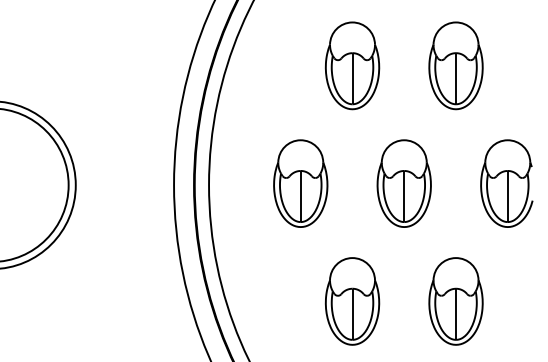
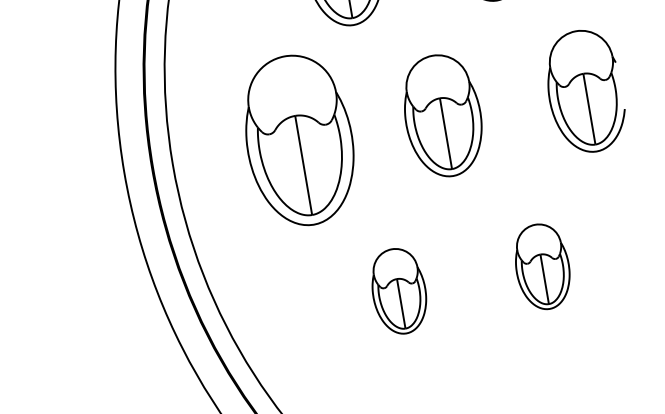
part: (300, 183) -> (299, 140), size x1.4
part: (352, 301) -> (399, 291), size x0.7
part: (455, 301) -> (541, 267), size x0.7

